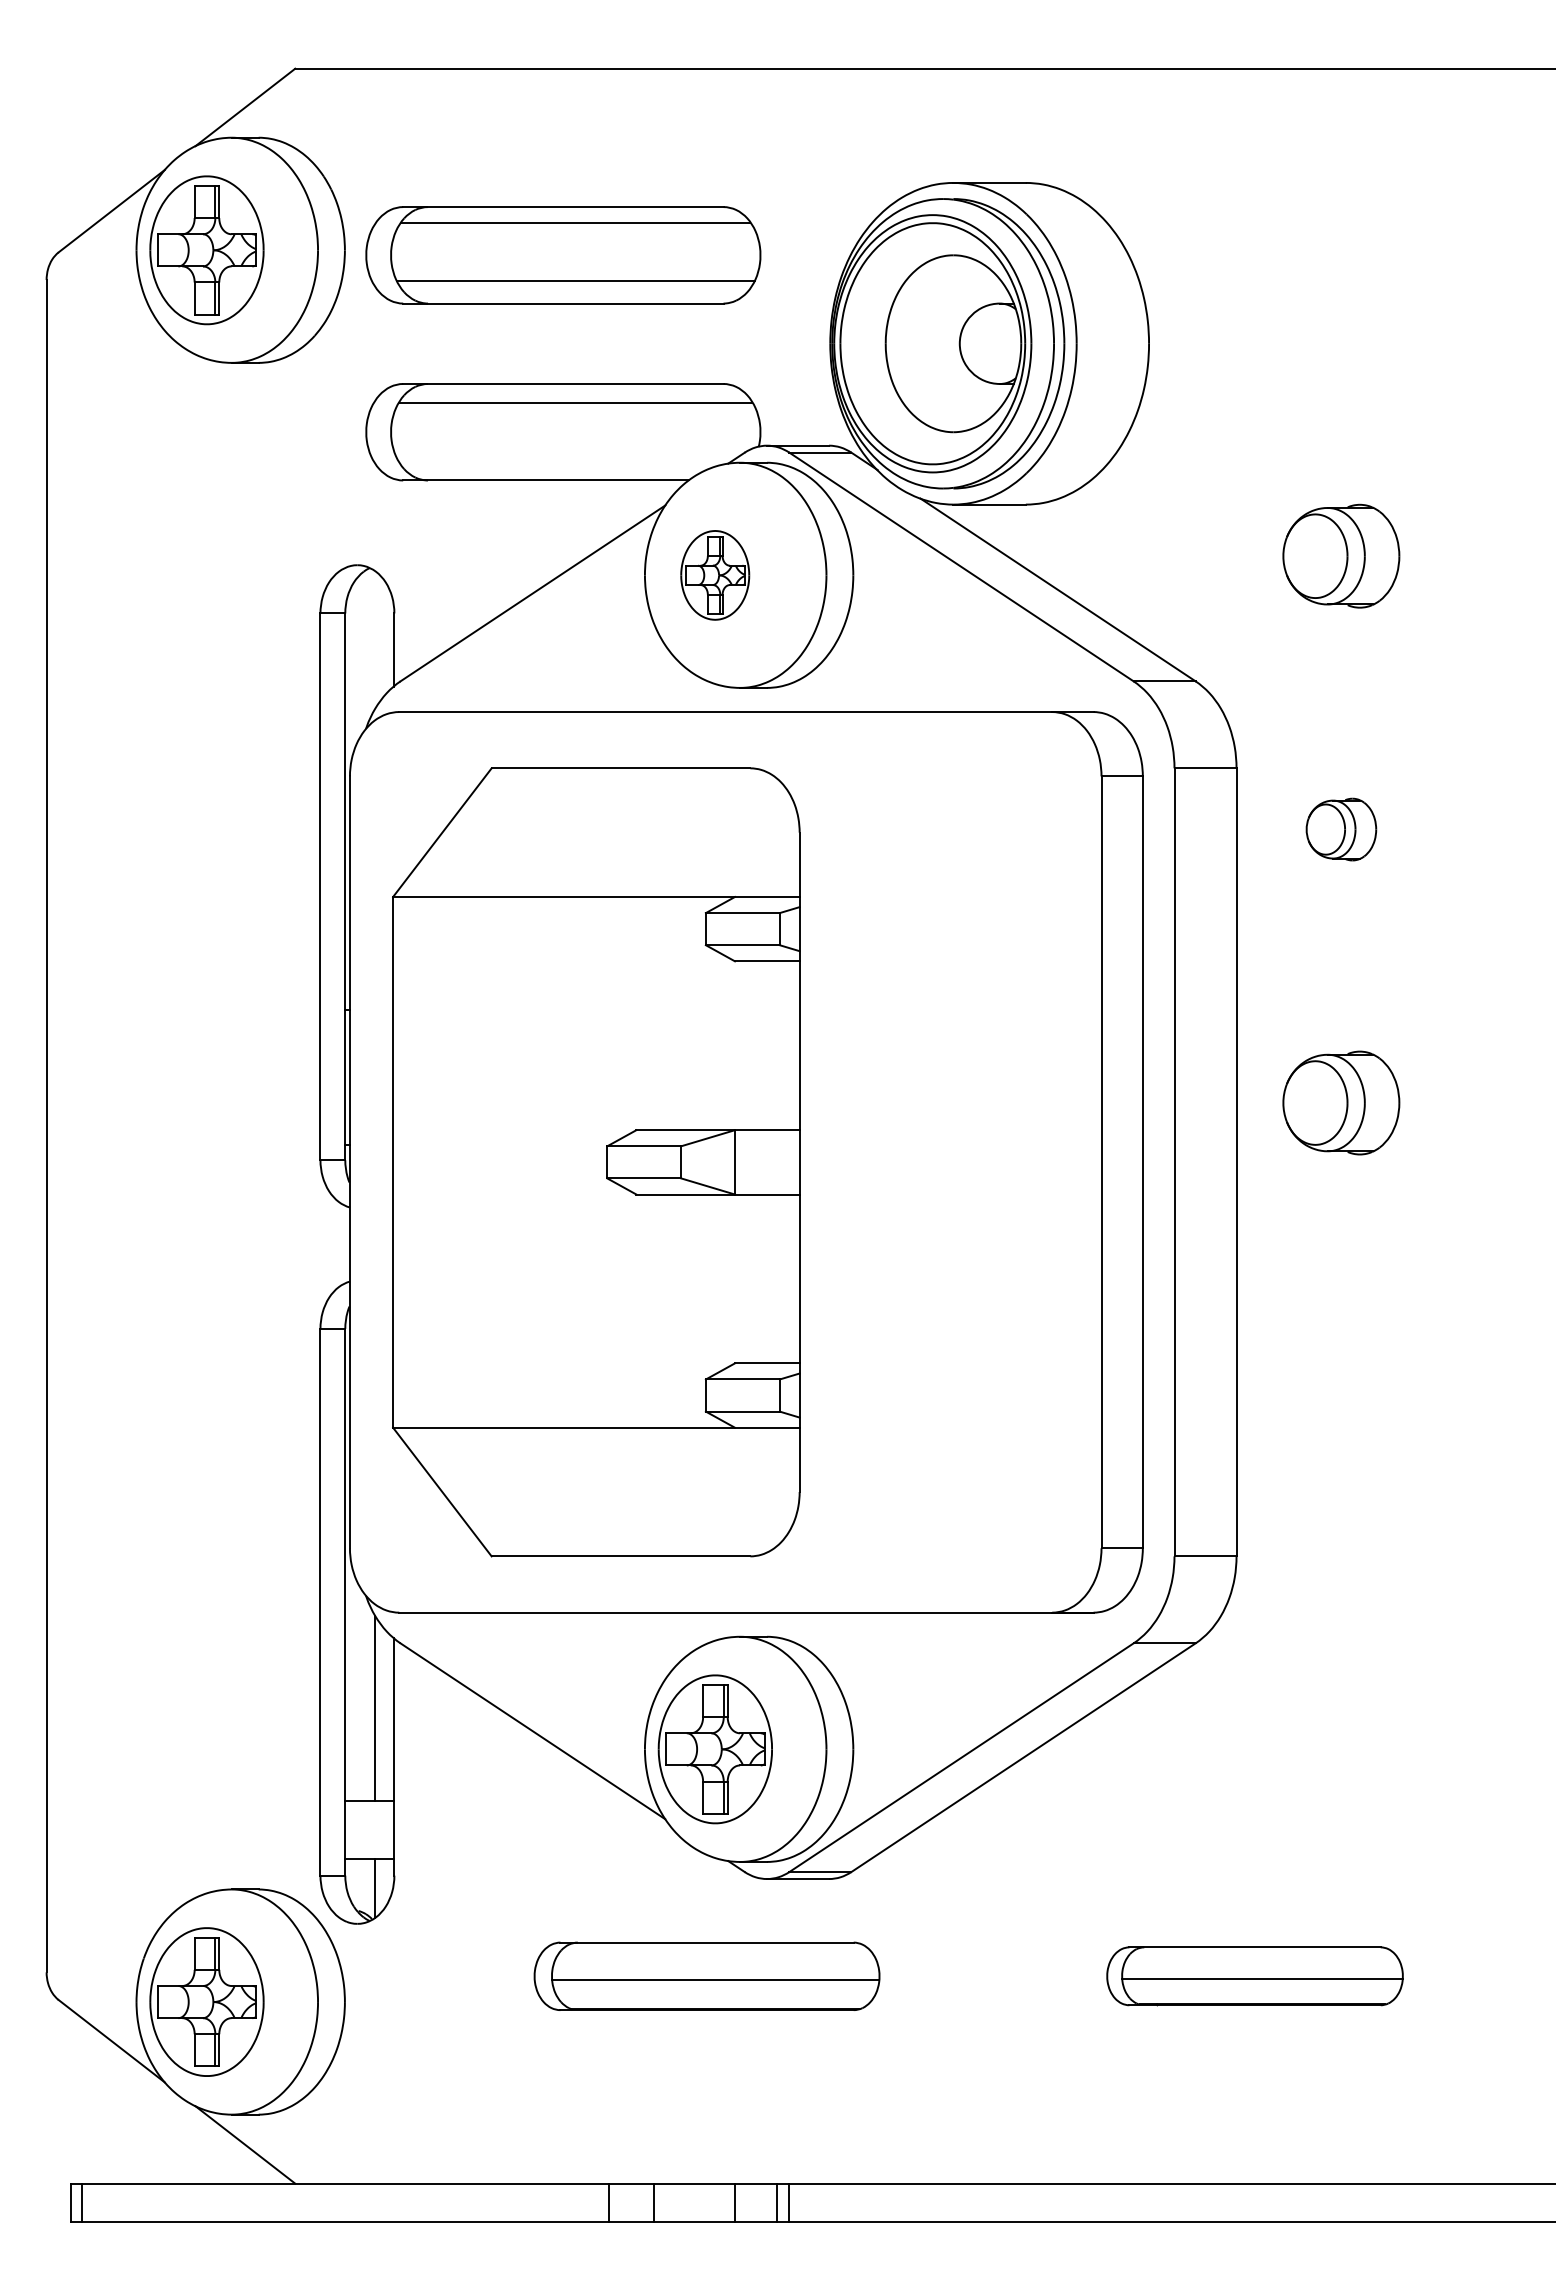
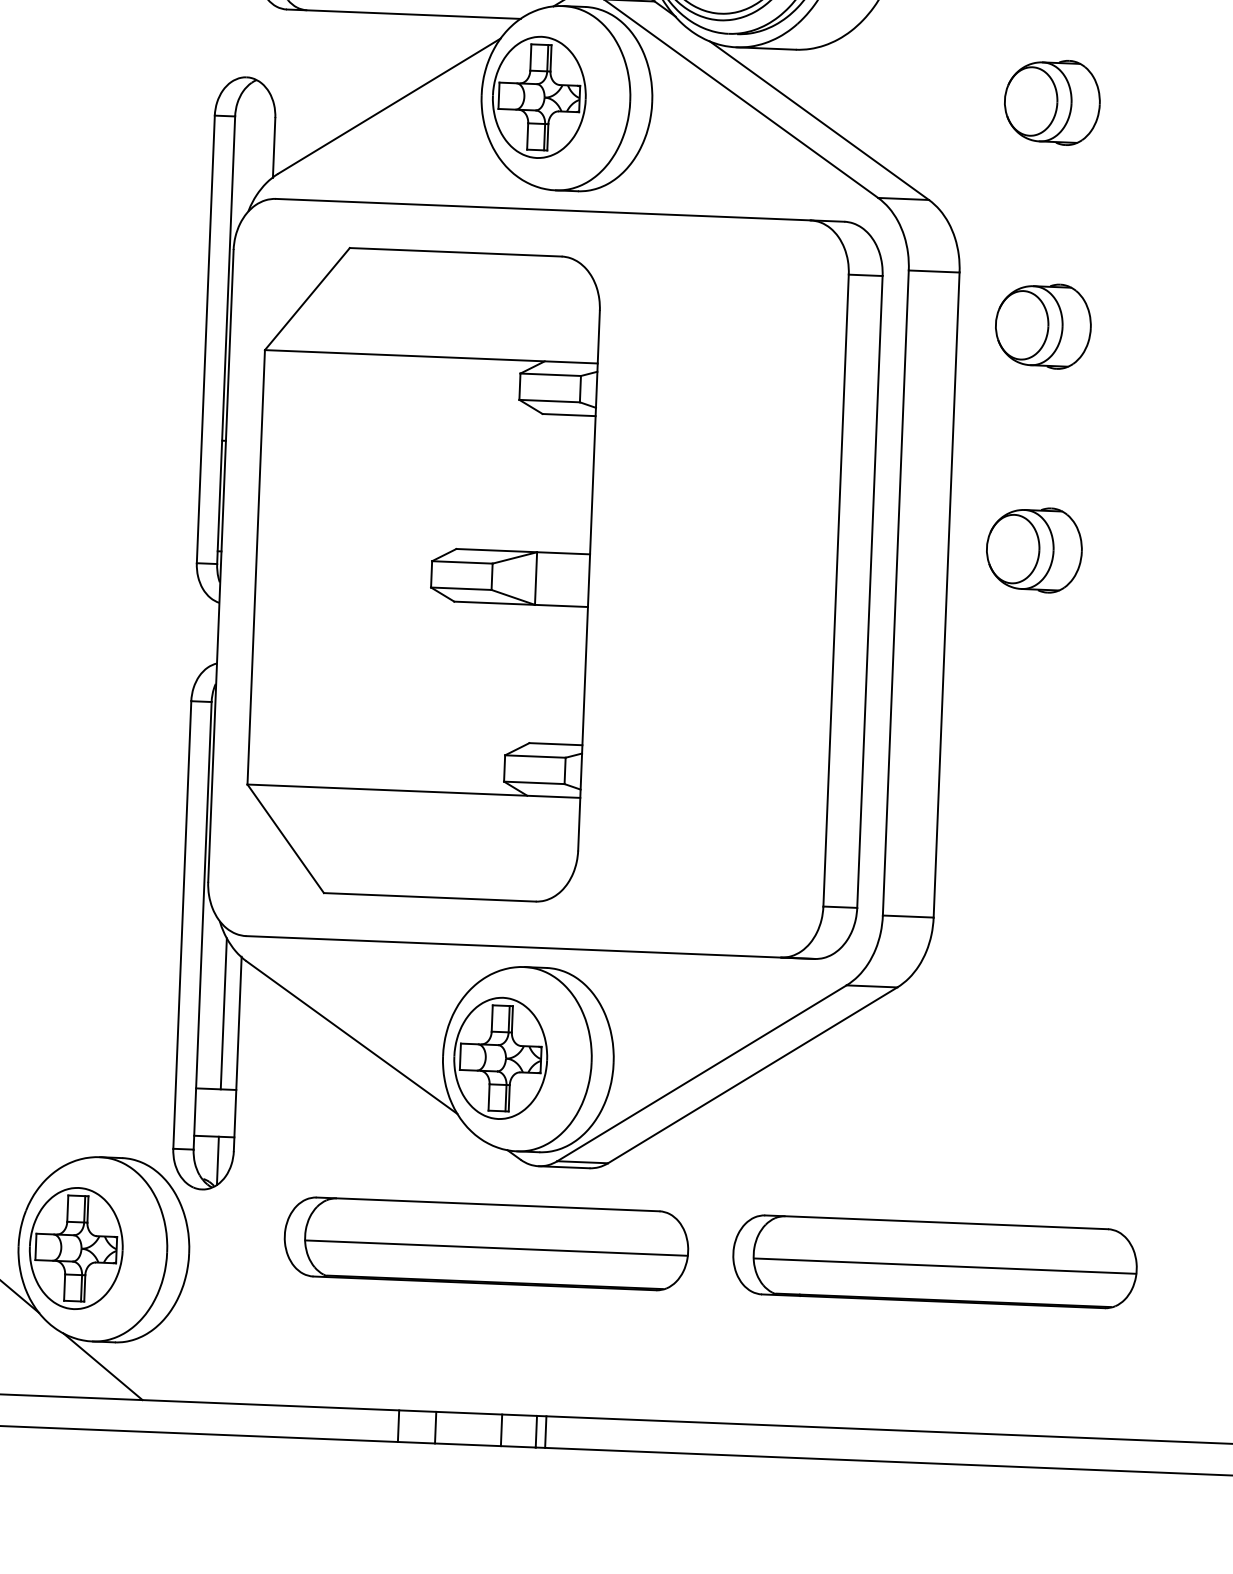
part: (714, 575) -> (538, 97), size x1.67
part: (1341, 829) -> (1043, 326), size x1.67
part: (706, 1976) -> (485, 1244), size x1.43
part: (1254, 1976) -> (934, 1262), size x1.67

